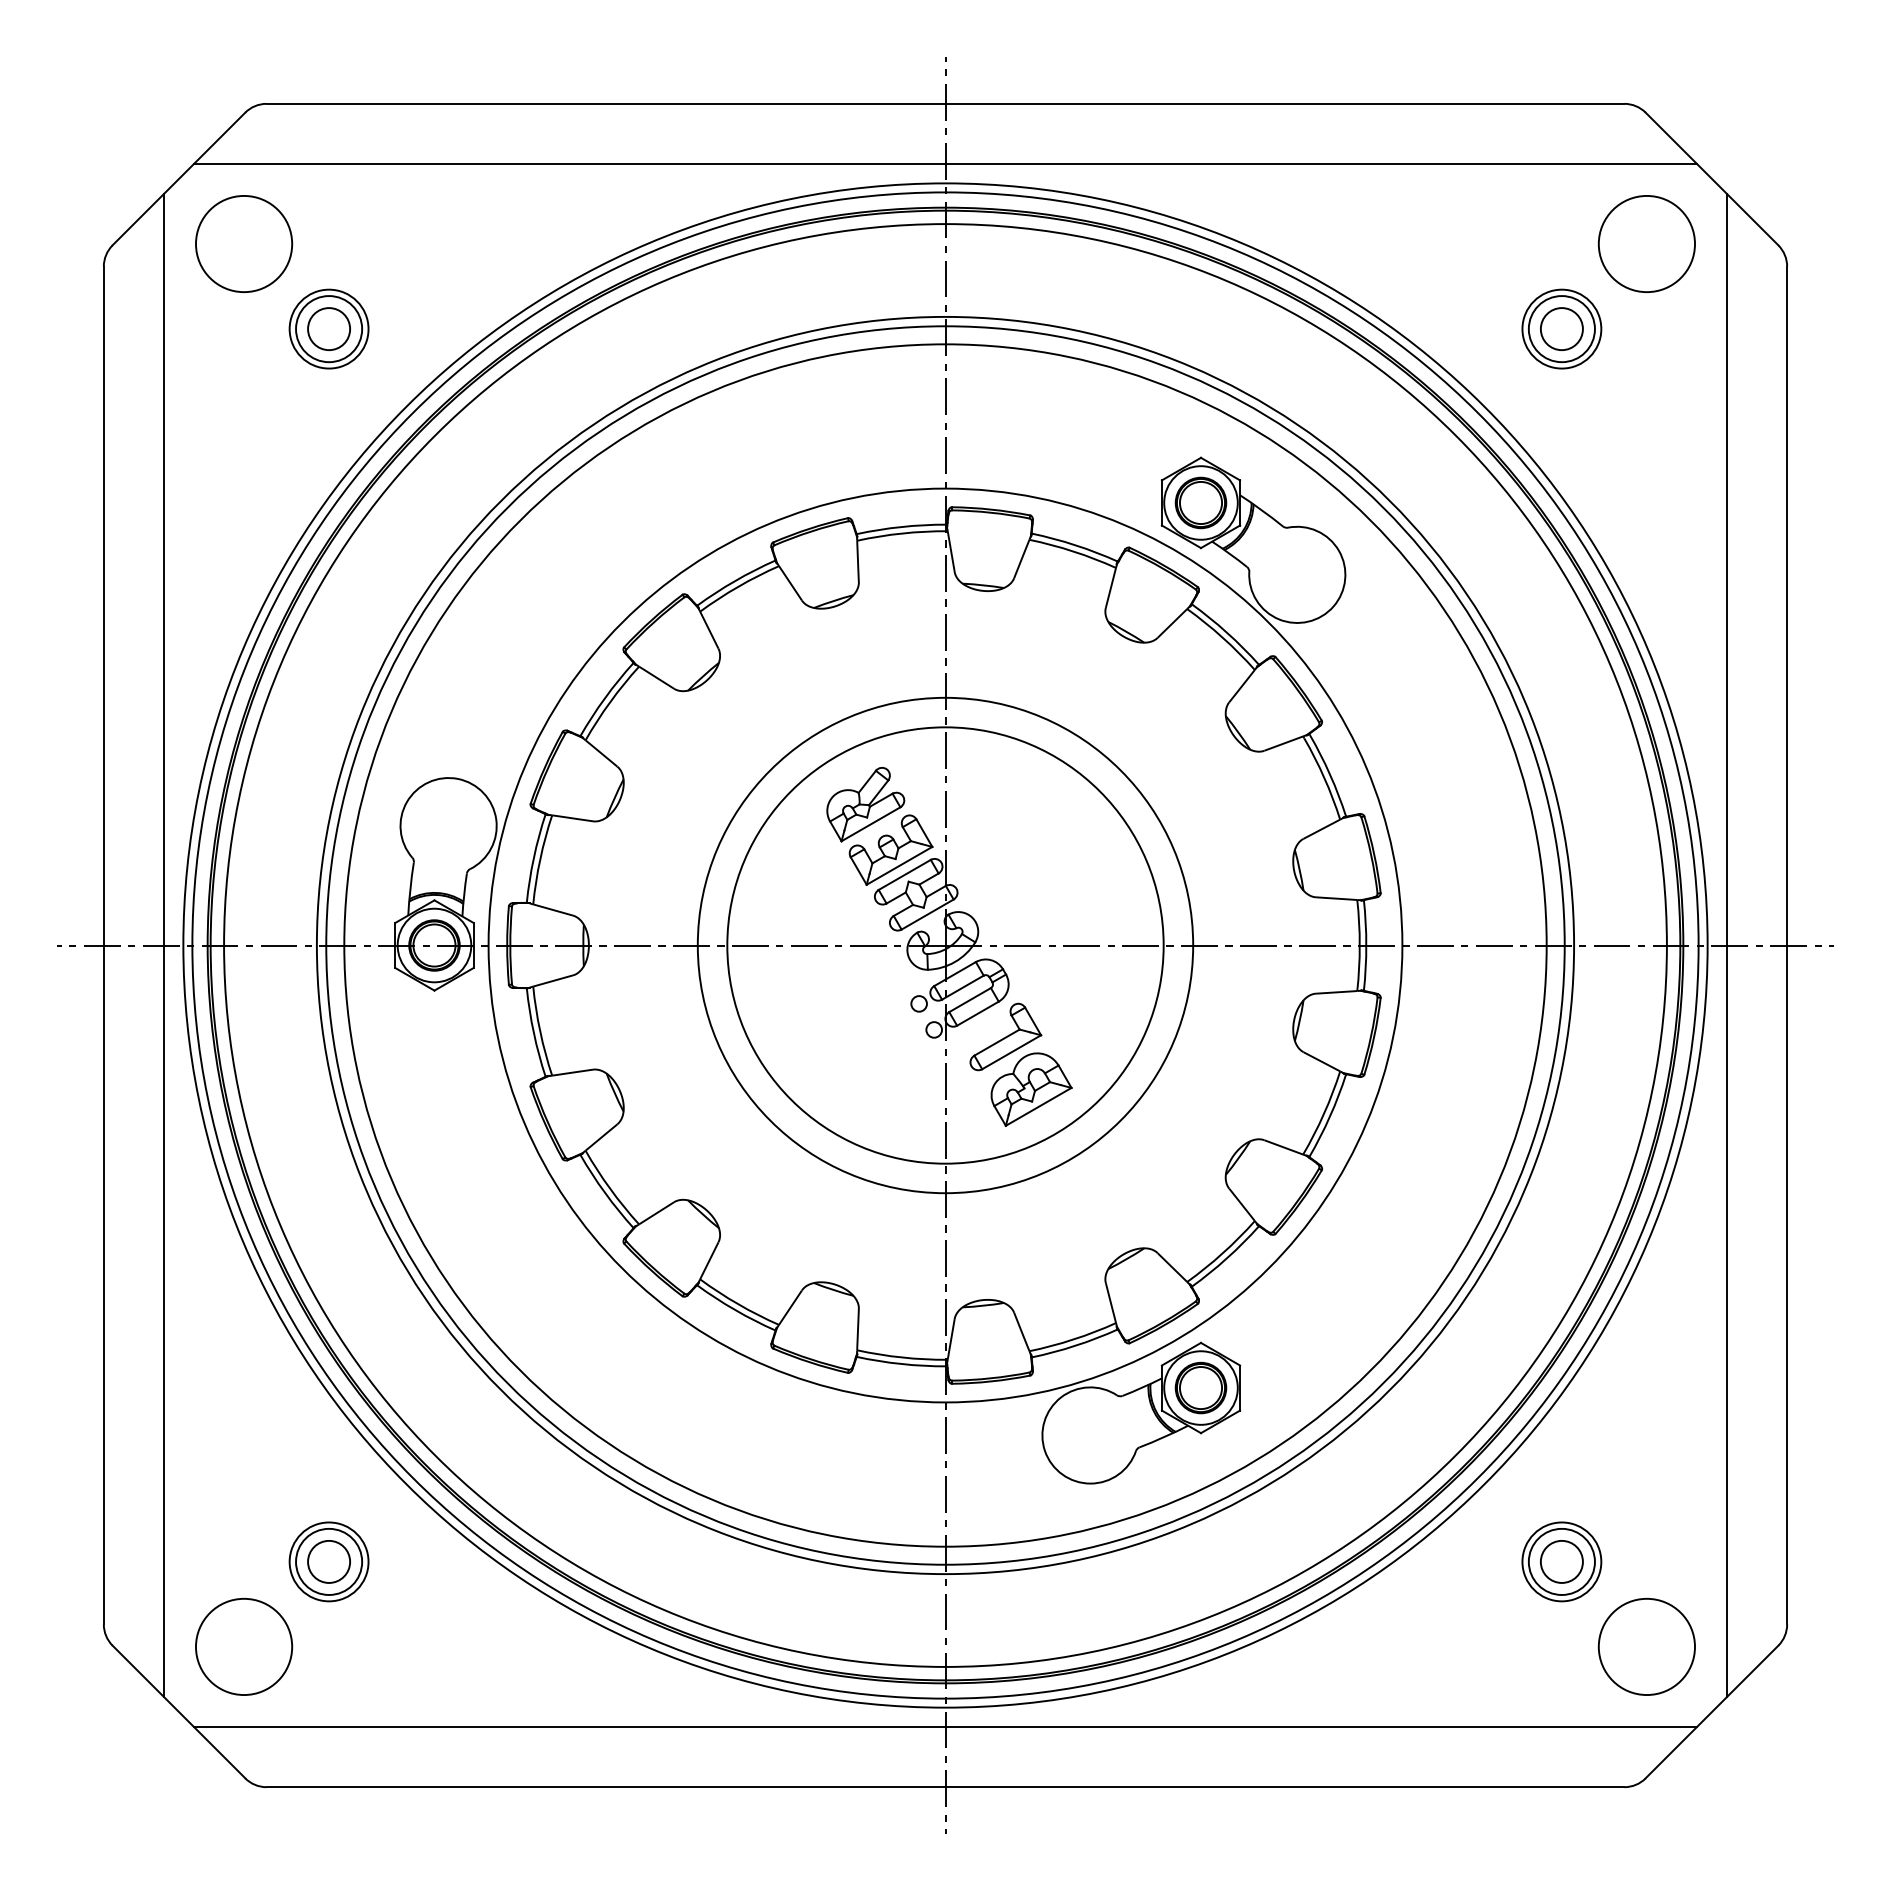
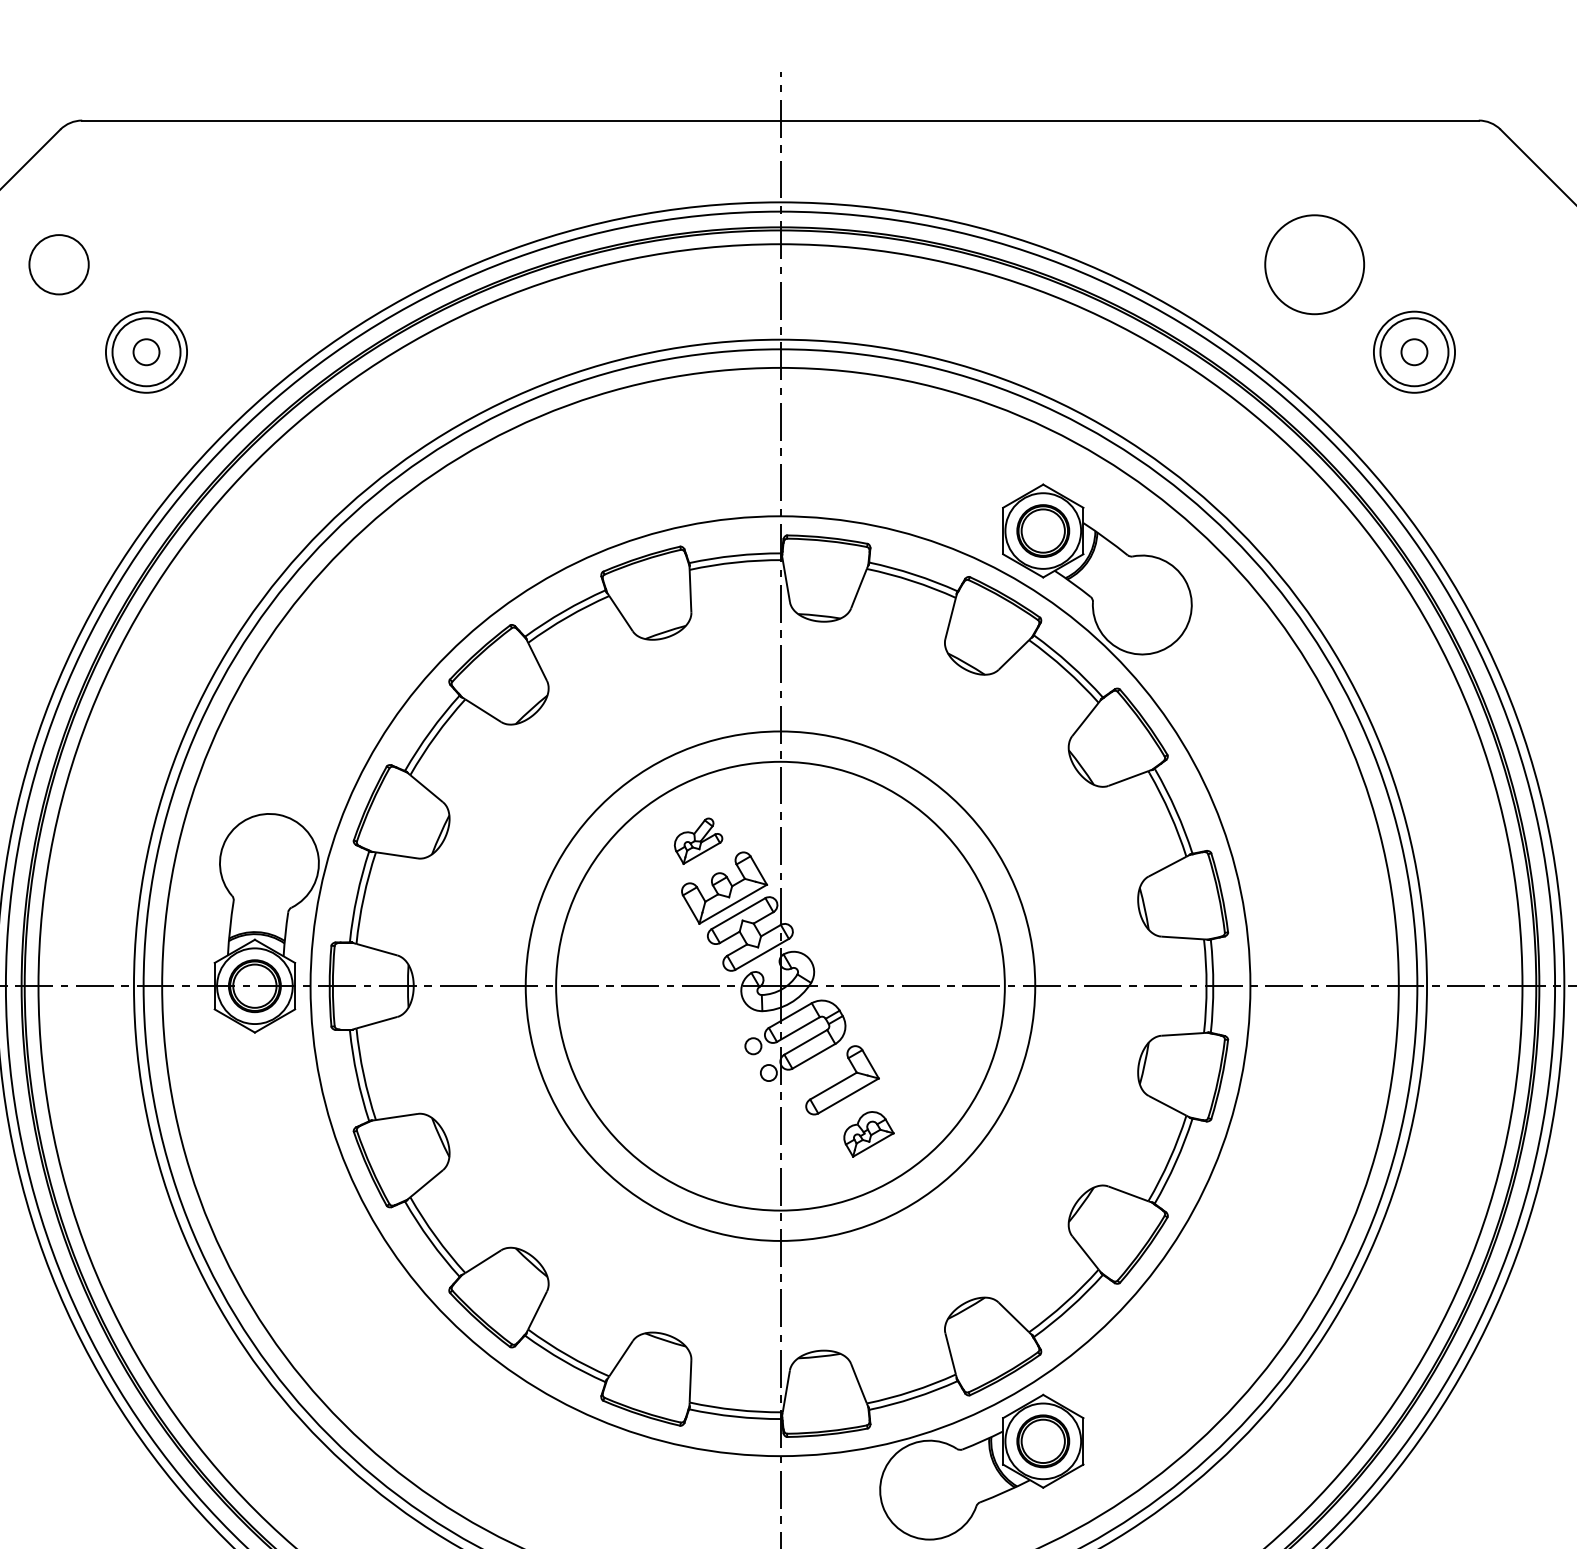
line: (945, 163) -> (780, 181), removed
circle: (244, 243) -> (59, 264), size x0.6
circle: (1646, 243) -> (1314, 264), moved
circle: (329, 329) -> (146, 352), size x0.6
circle: (1561, 329) -> (1414, 352), size x0.6
part: (865, 804) -> (698, 841), size x0.6
part: (1031, 1089) -> (868, 1134), size x0.6

